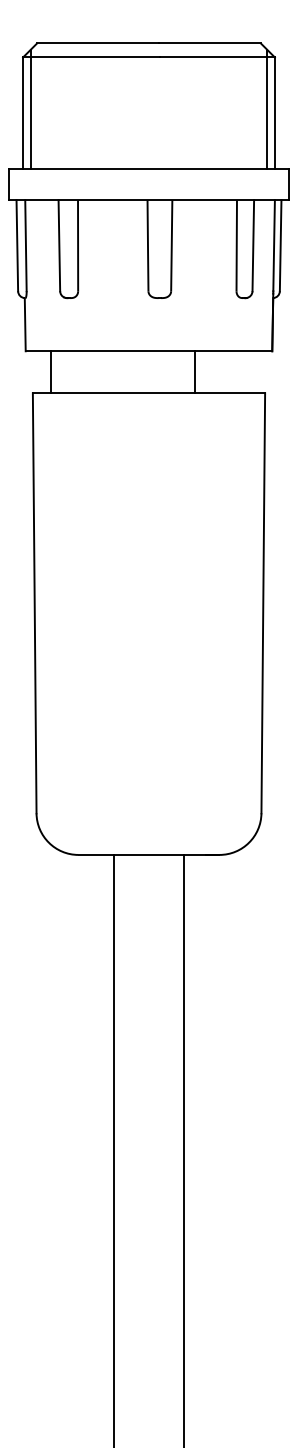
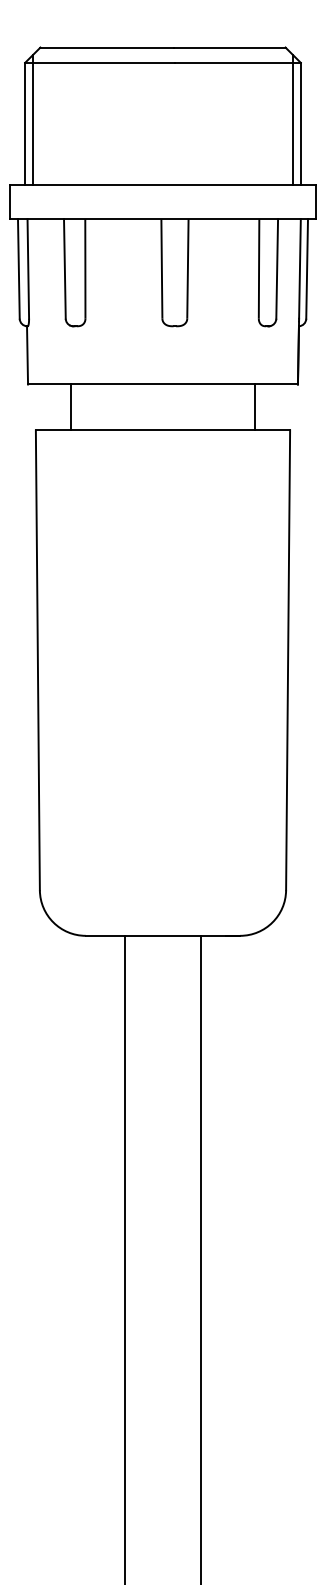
line: (51, 372) -> (71, 407), moved
line: (195, 372) -> (254, 407), moved

